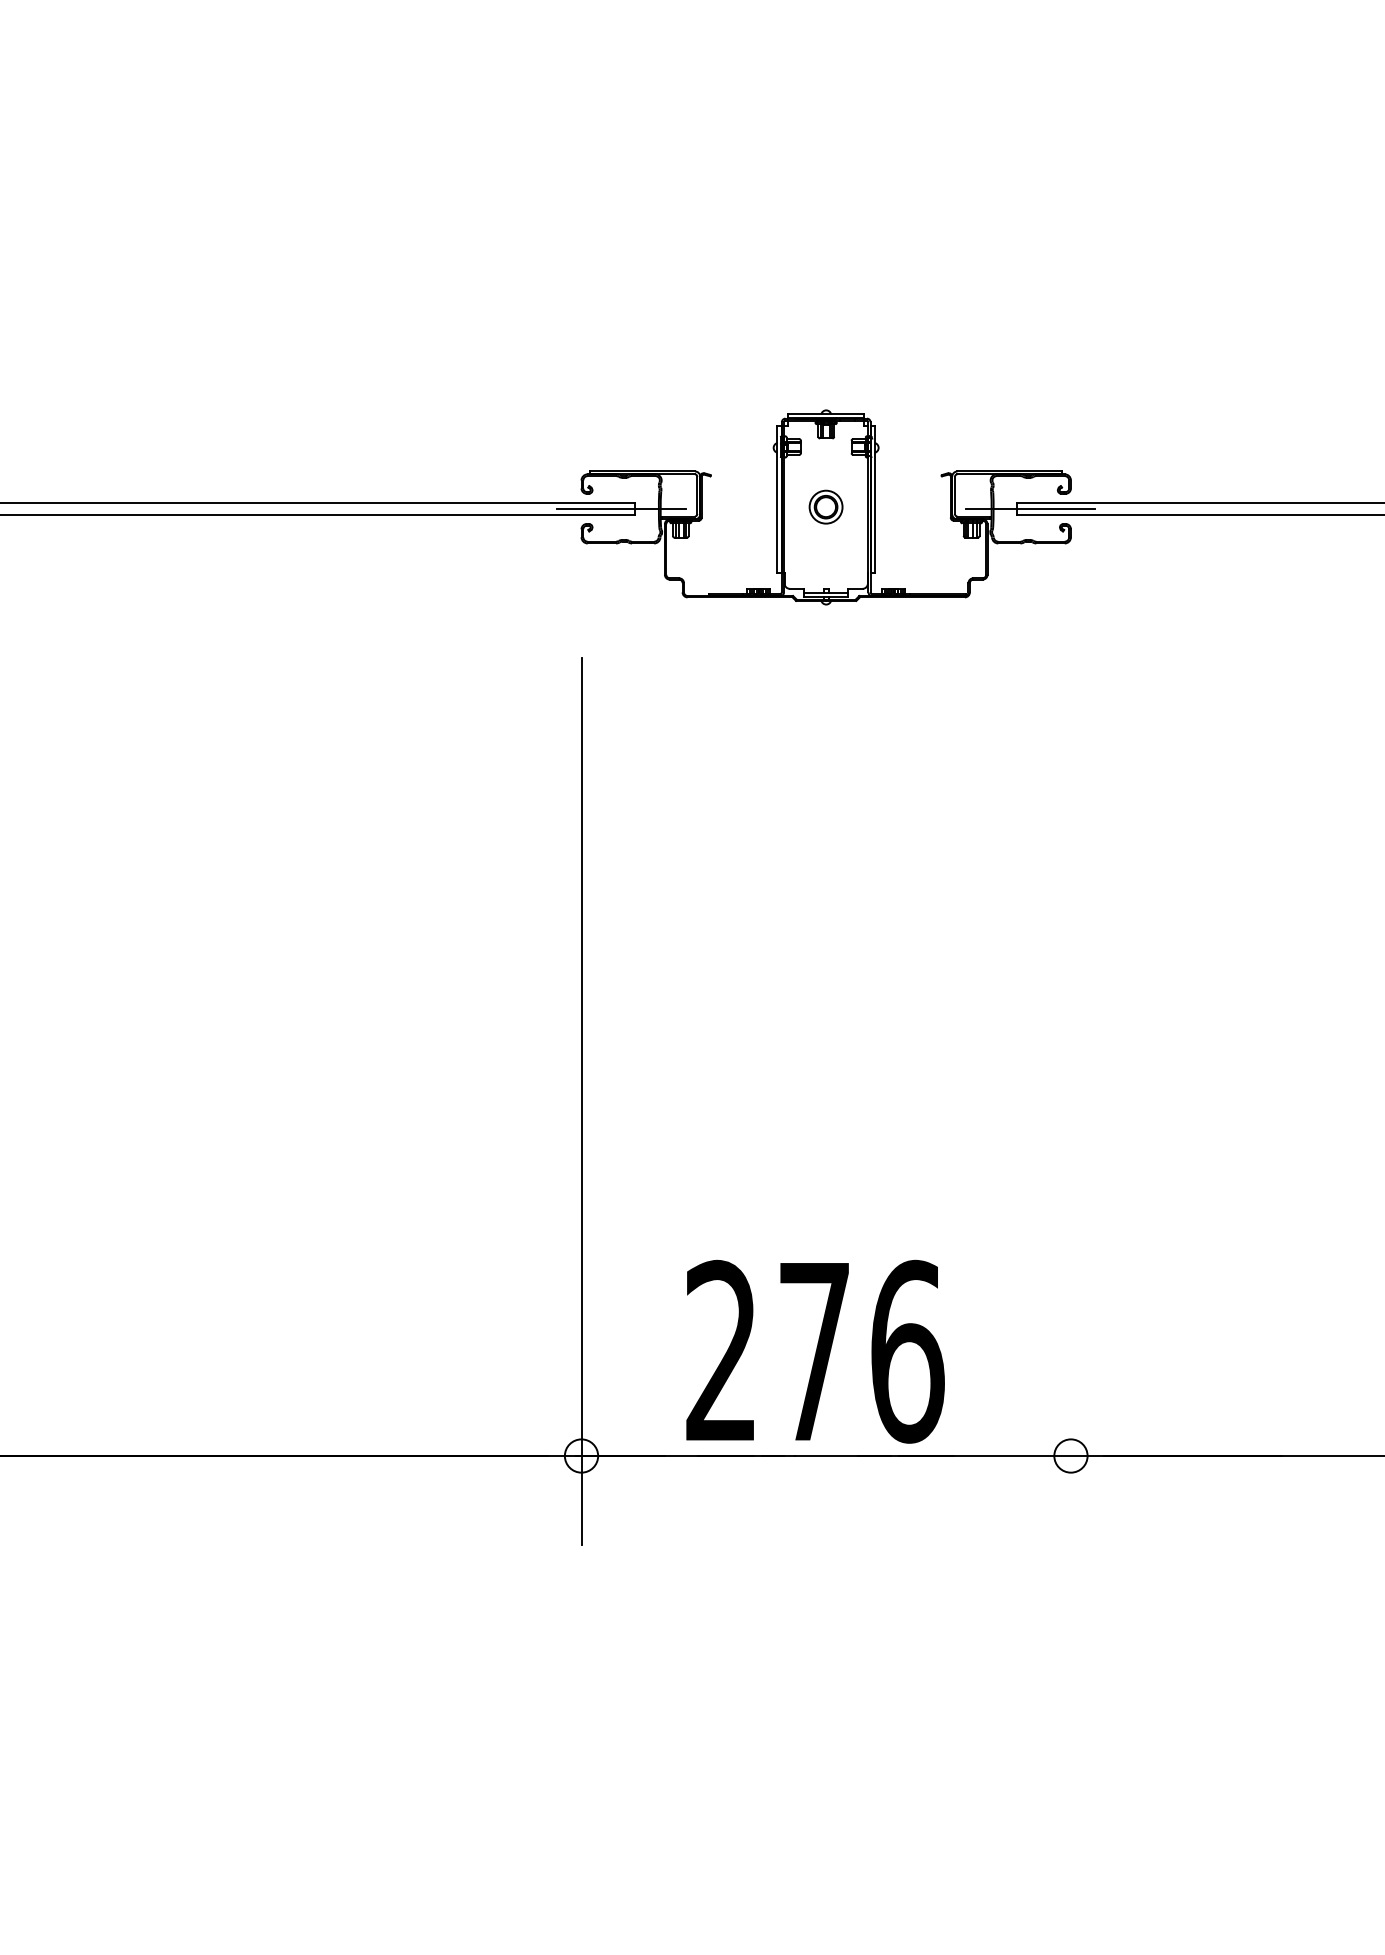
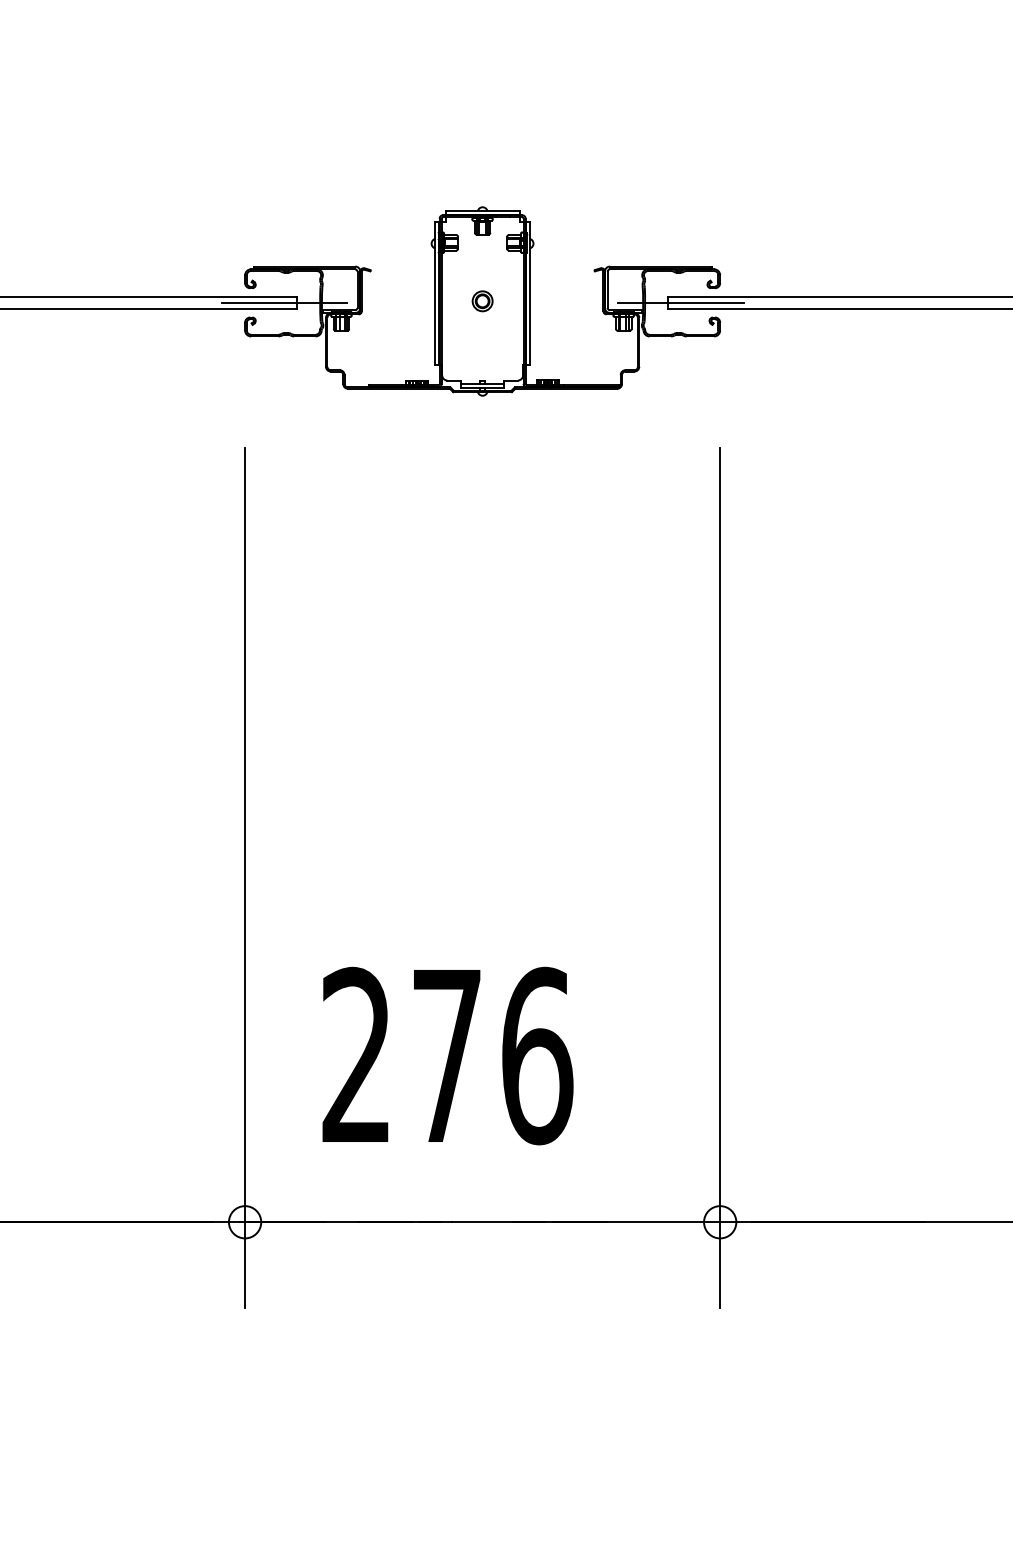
part: (826, 507) -> (482, 301), size x0.62
line: (1070, 1101) -> (719, 878), added
text: (815, 1351) -> (447, 1055), moved

